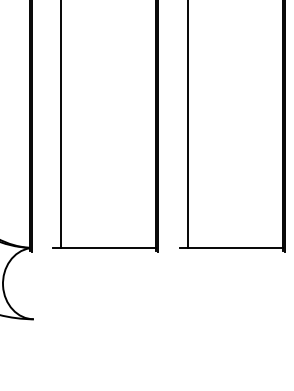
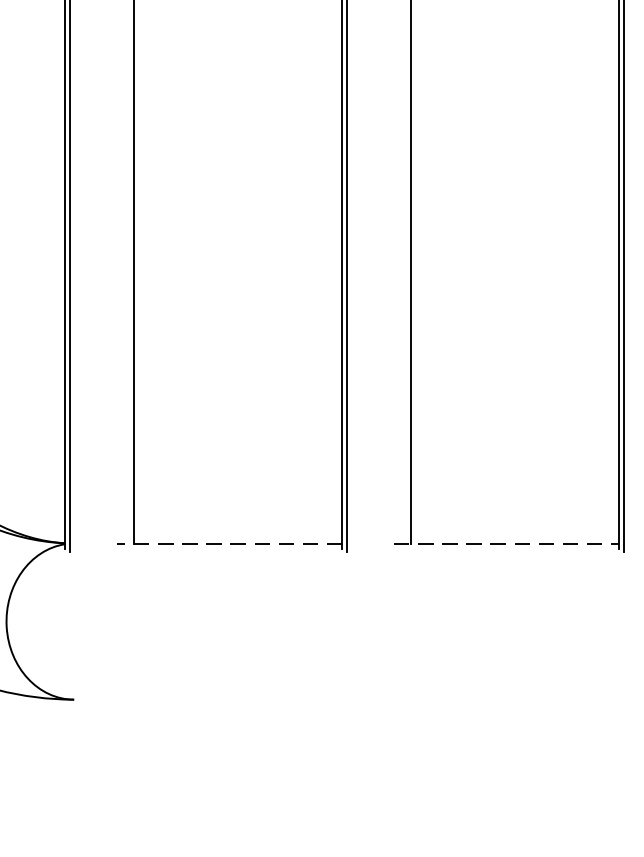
line: (104, 248) -> (228, 544), solid -> dashed
line: (231, 248) -> (507, 544), solid -> dashed

